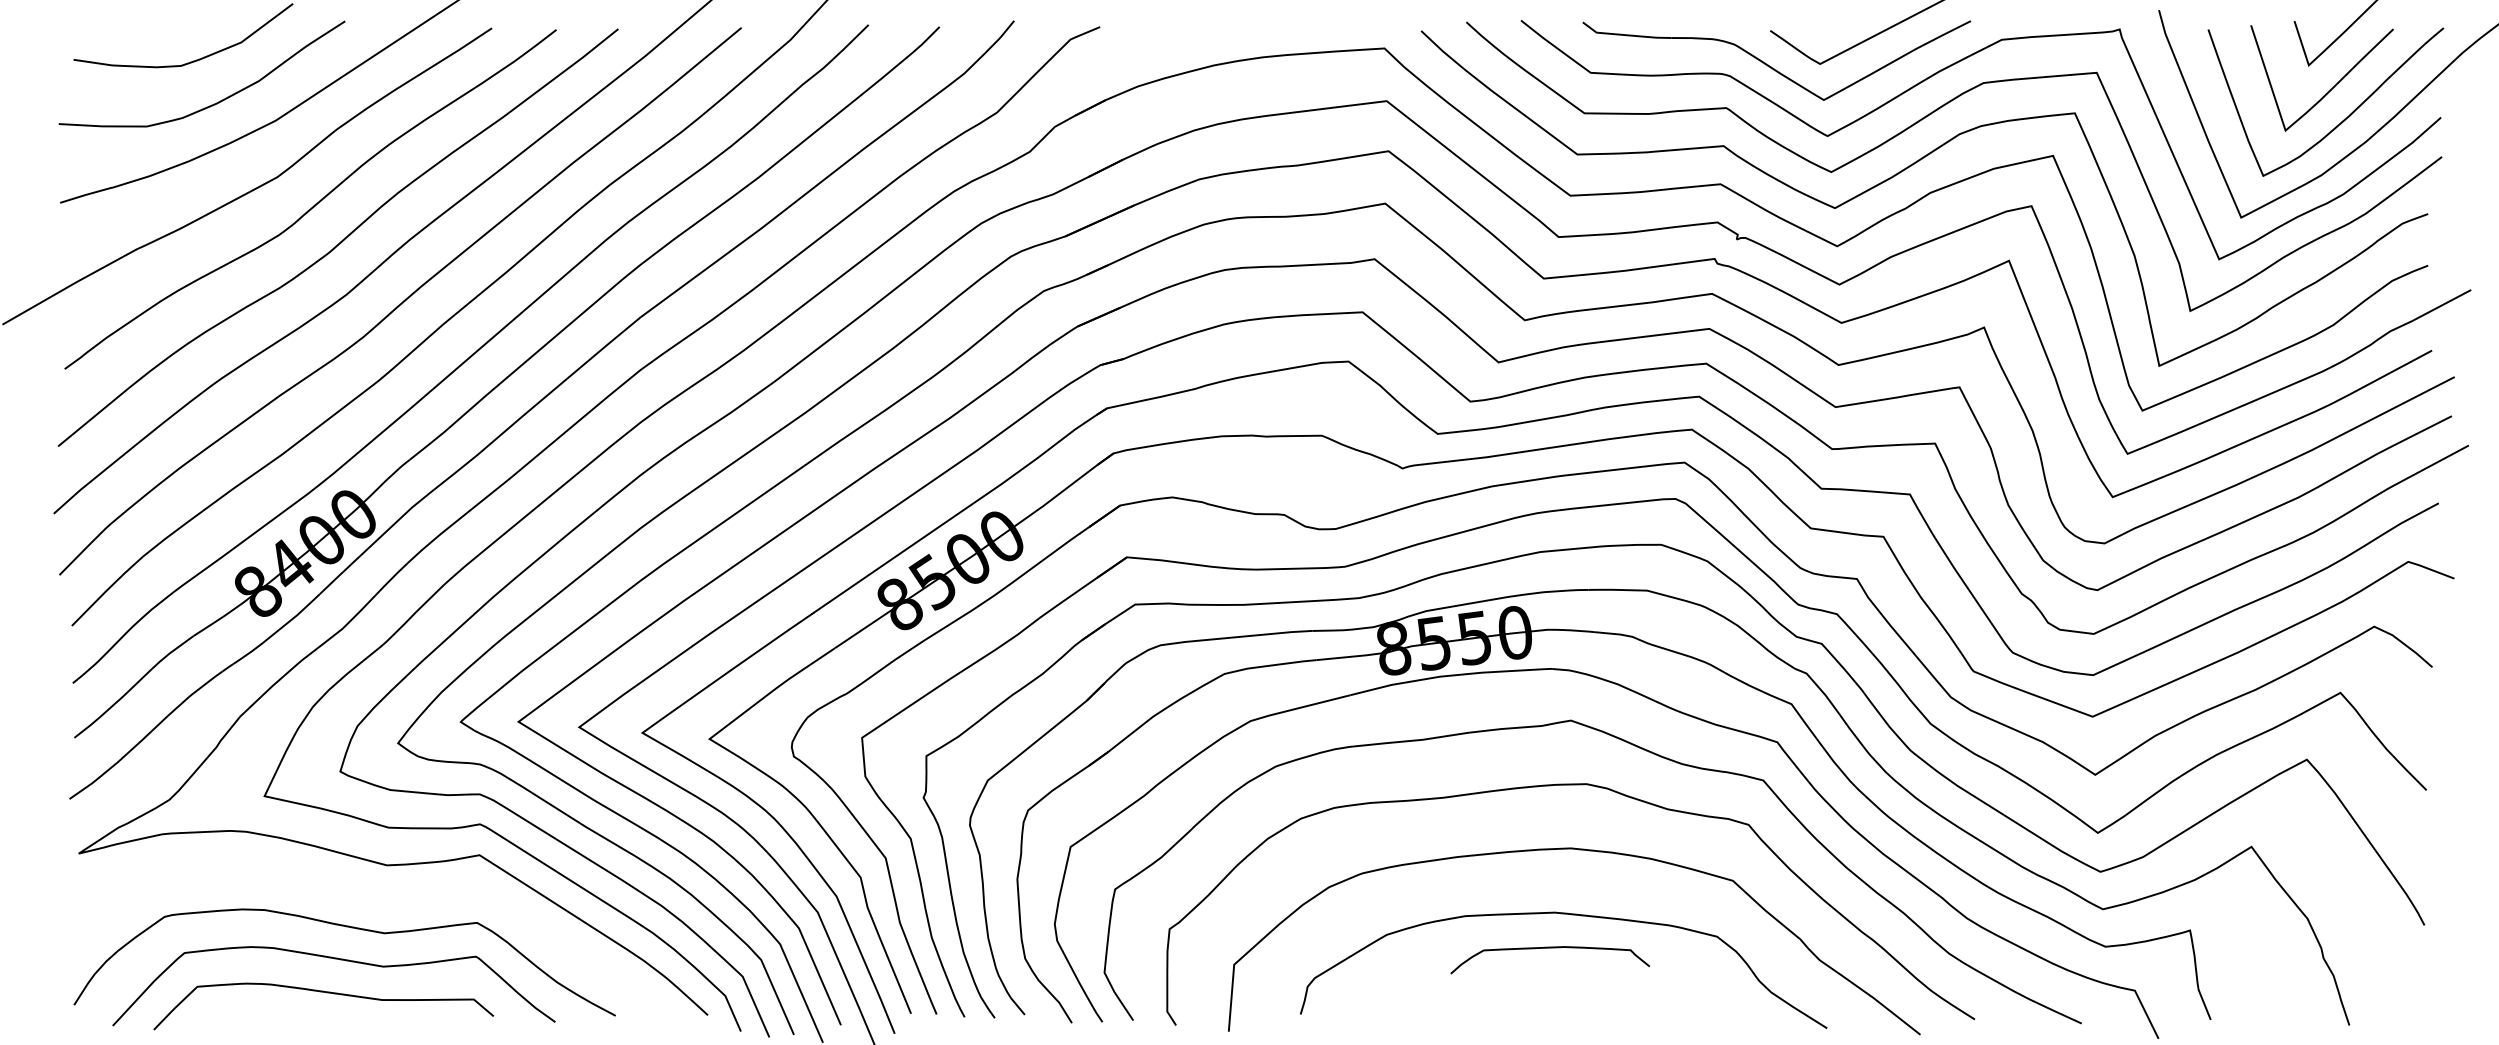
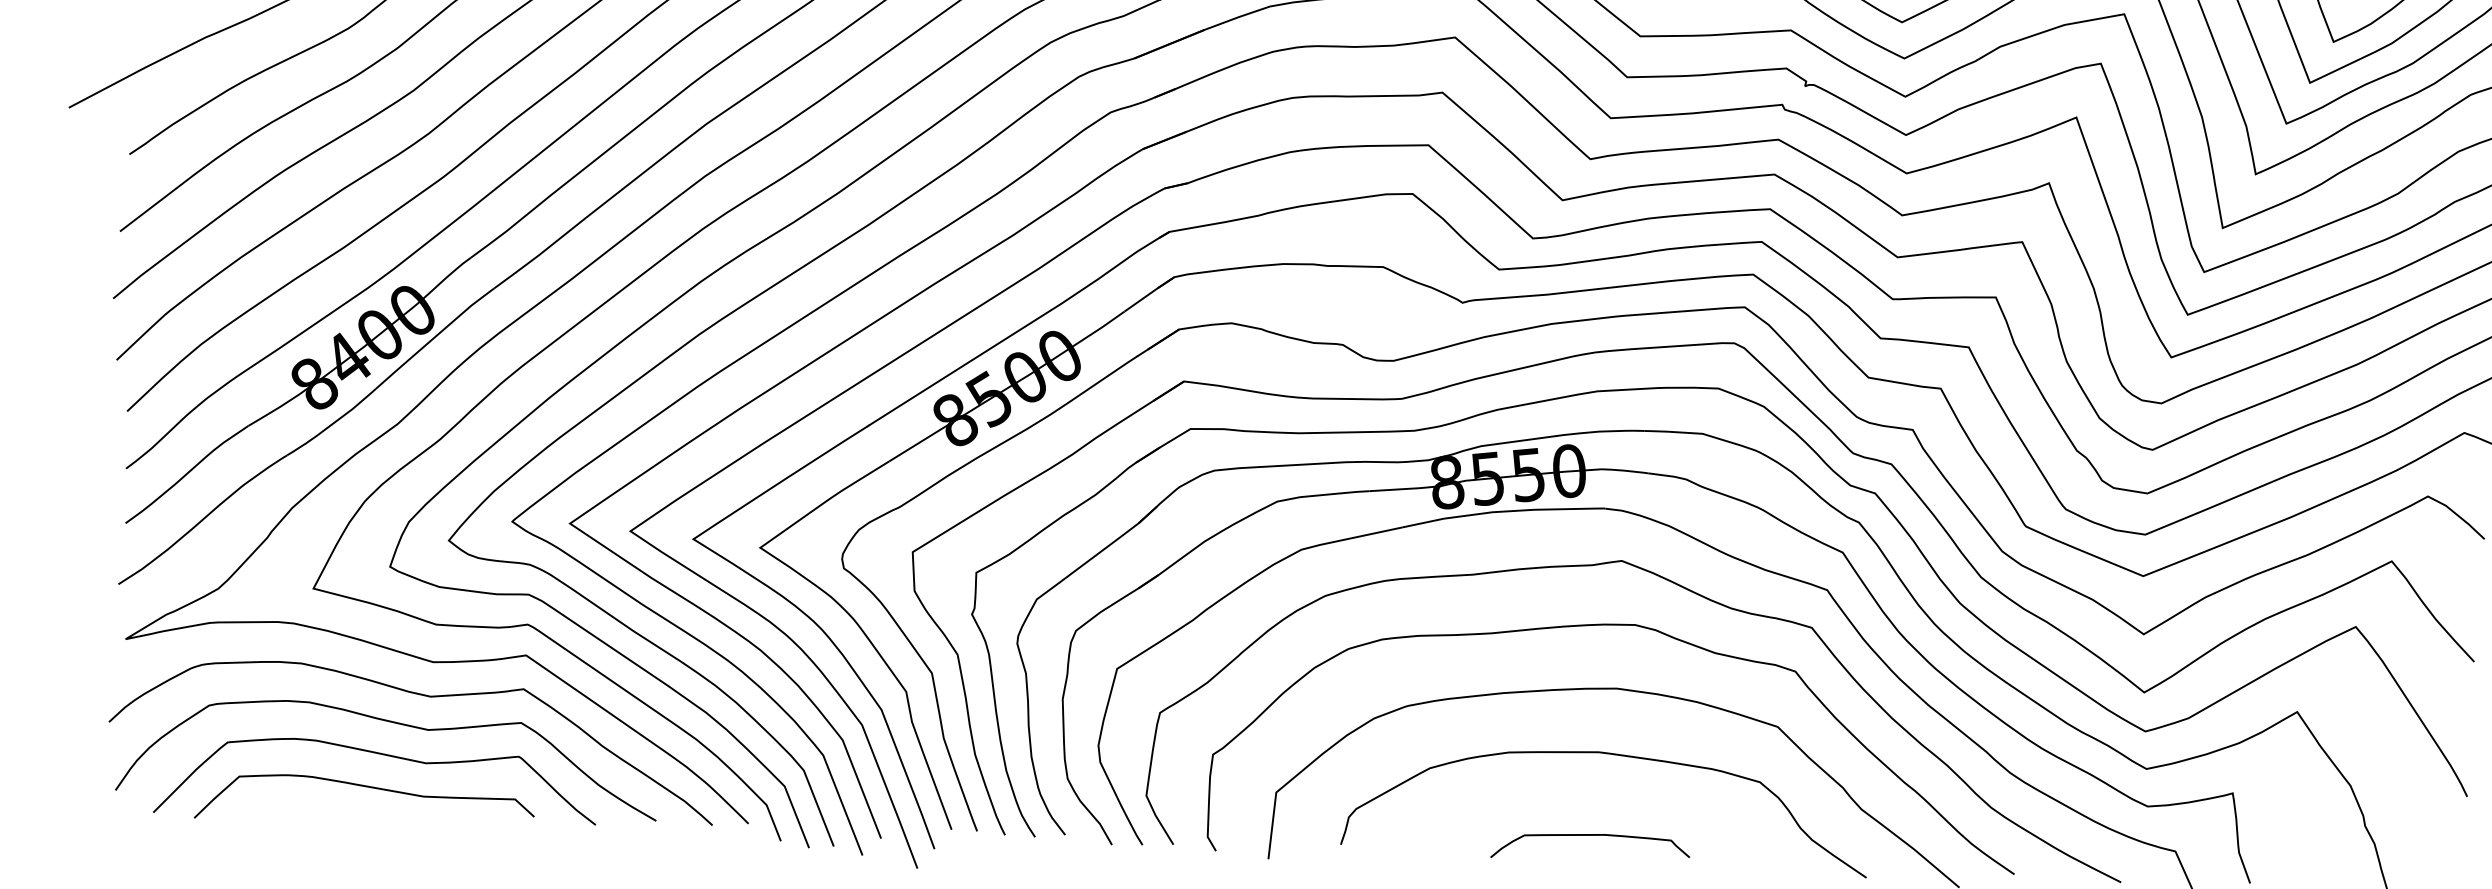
curve: (376, 899) -> (421, 695), added
curve: (1549, 948) -> (1590, 835), moved

